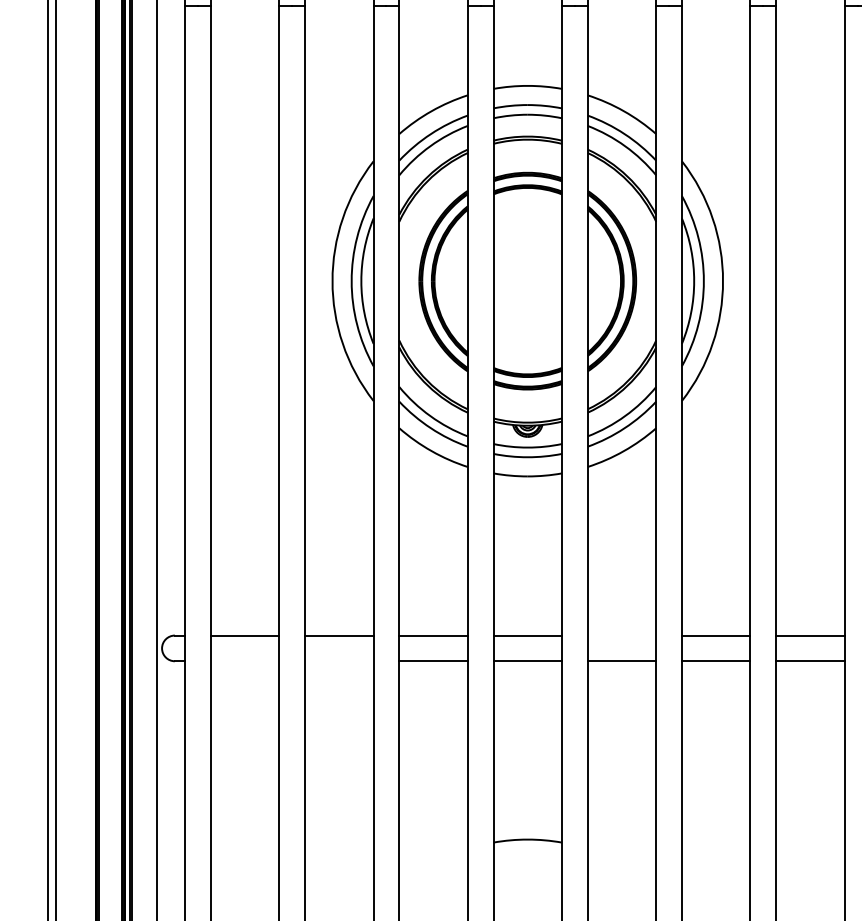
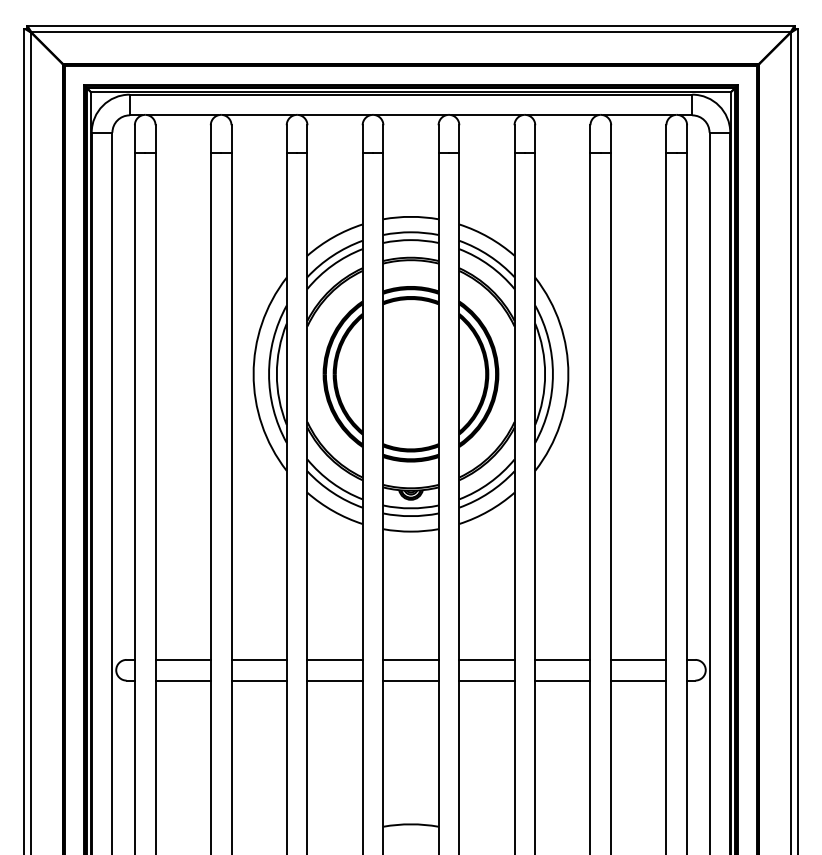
line: (621, 635) -> (486, 659), added
line: (244, 661) -> (182, 680), added
line: (338, 661) -> (258, 680), added

